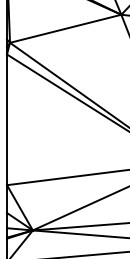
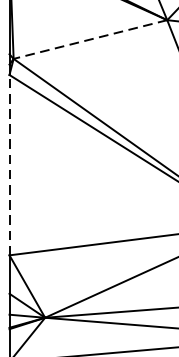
line: (65, 28) -> (90, 39), solid -> dashed
line: (7, 119) -> (10, 164), solid -> dashed

